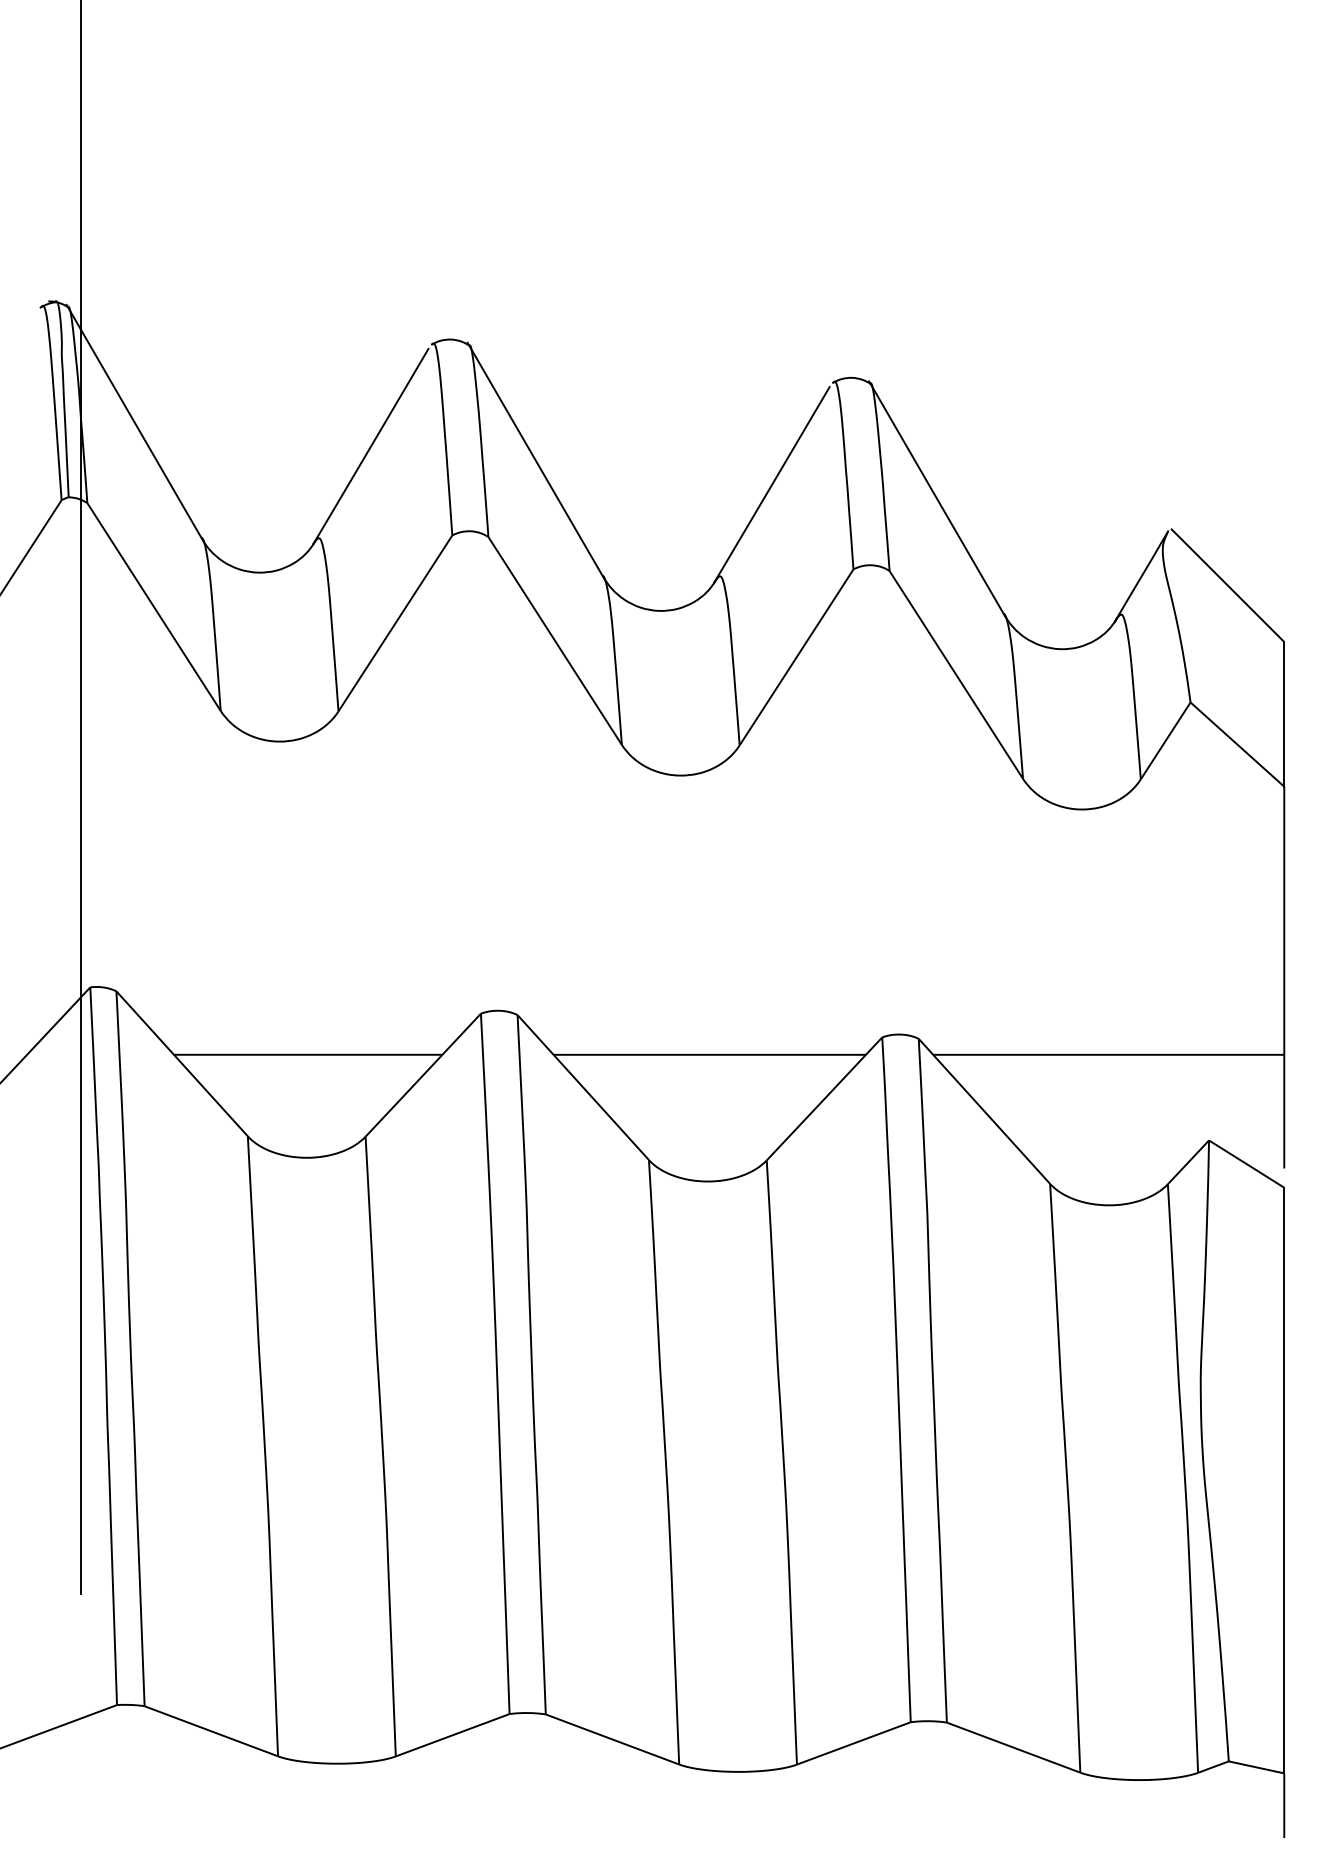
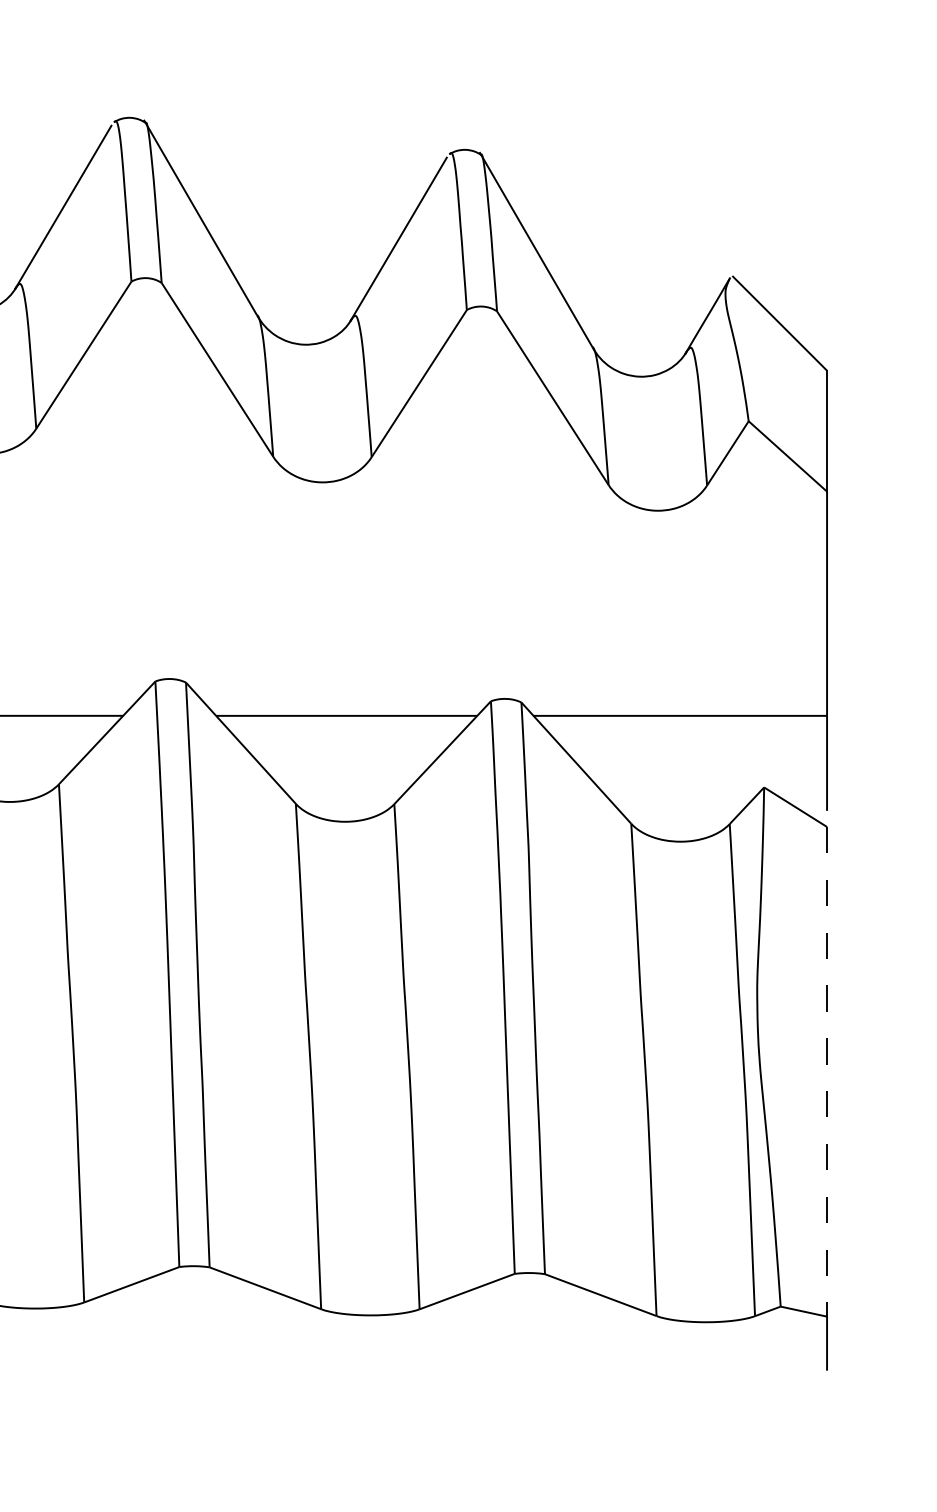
line: (1284, 1480) -> (827, 1071), solid -> dashed

